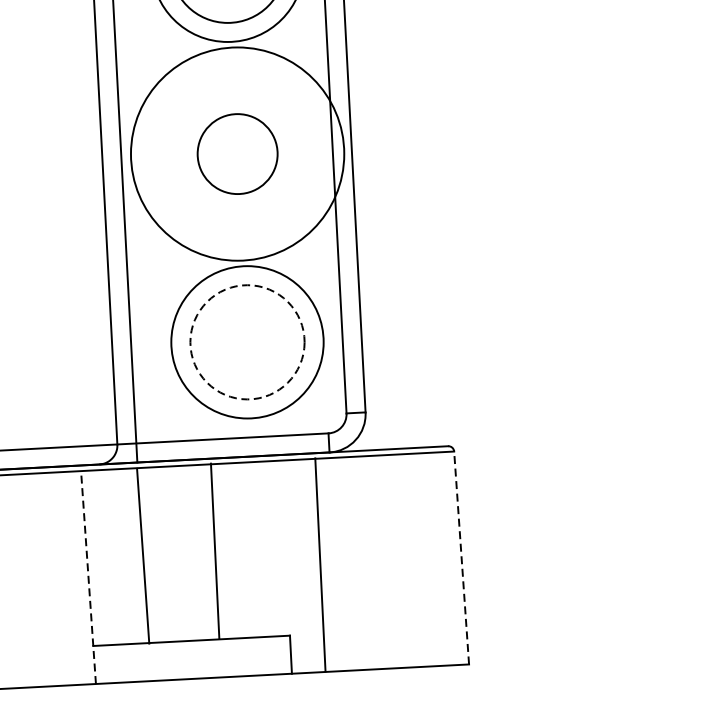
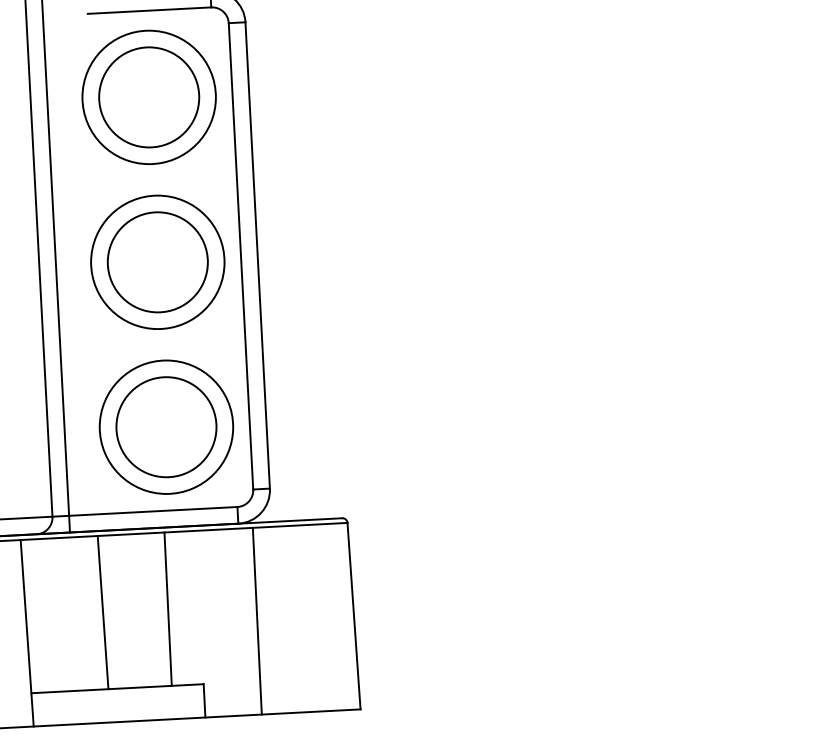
circle: (237, 154) -> (157, 262), size x0.71
circle: (237, 154) -> (157, 262), size x1.43
circle: (247, 342) -> (166, 427), dashed -> solid
line: (214, 550) -> (167, 608), moved
line: (142, 556) -> (102, 612), moved
line: (462, 557) -> (354, 615), dashed -> solid
line: (319, 564) -> (256, 620), moved
line: (88, 576) -> (27, 632), dashed -> solid

